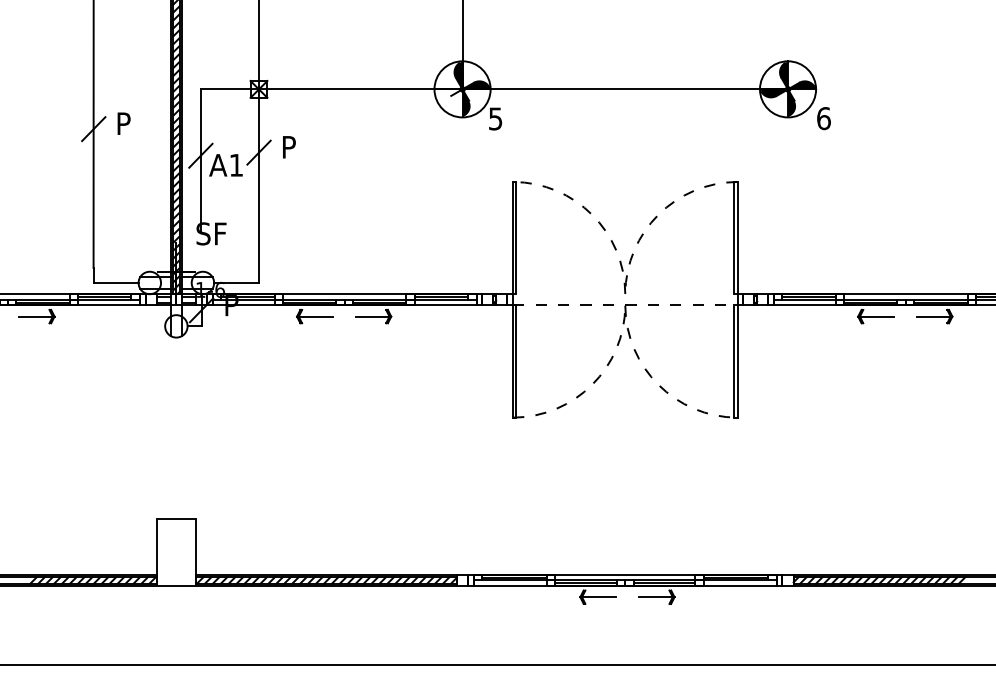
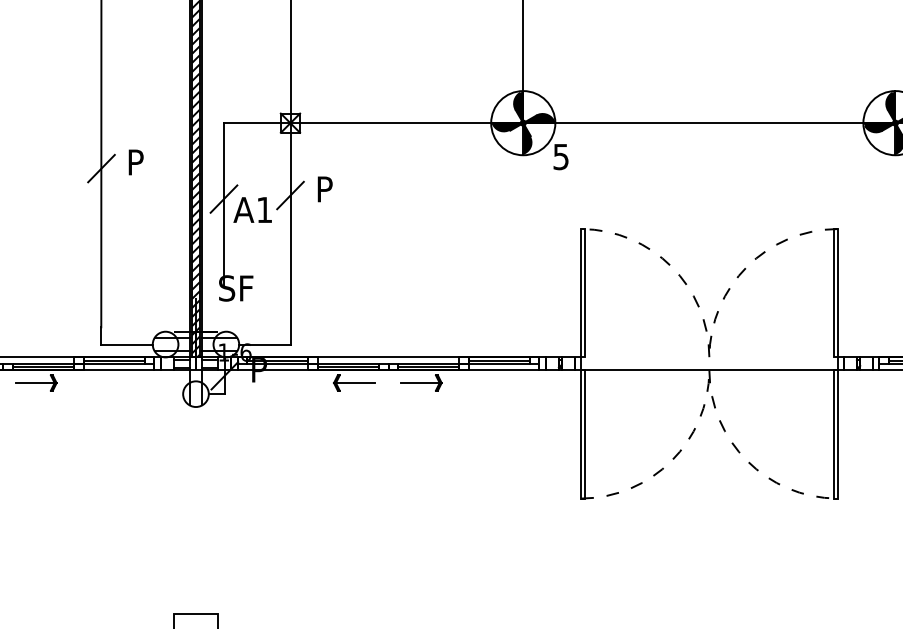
fill: (447, 93) -> (506, 127), added
line: (625, 305) -> (709, 370), dashed -> solid

